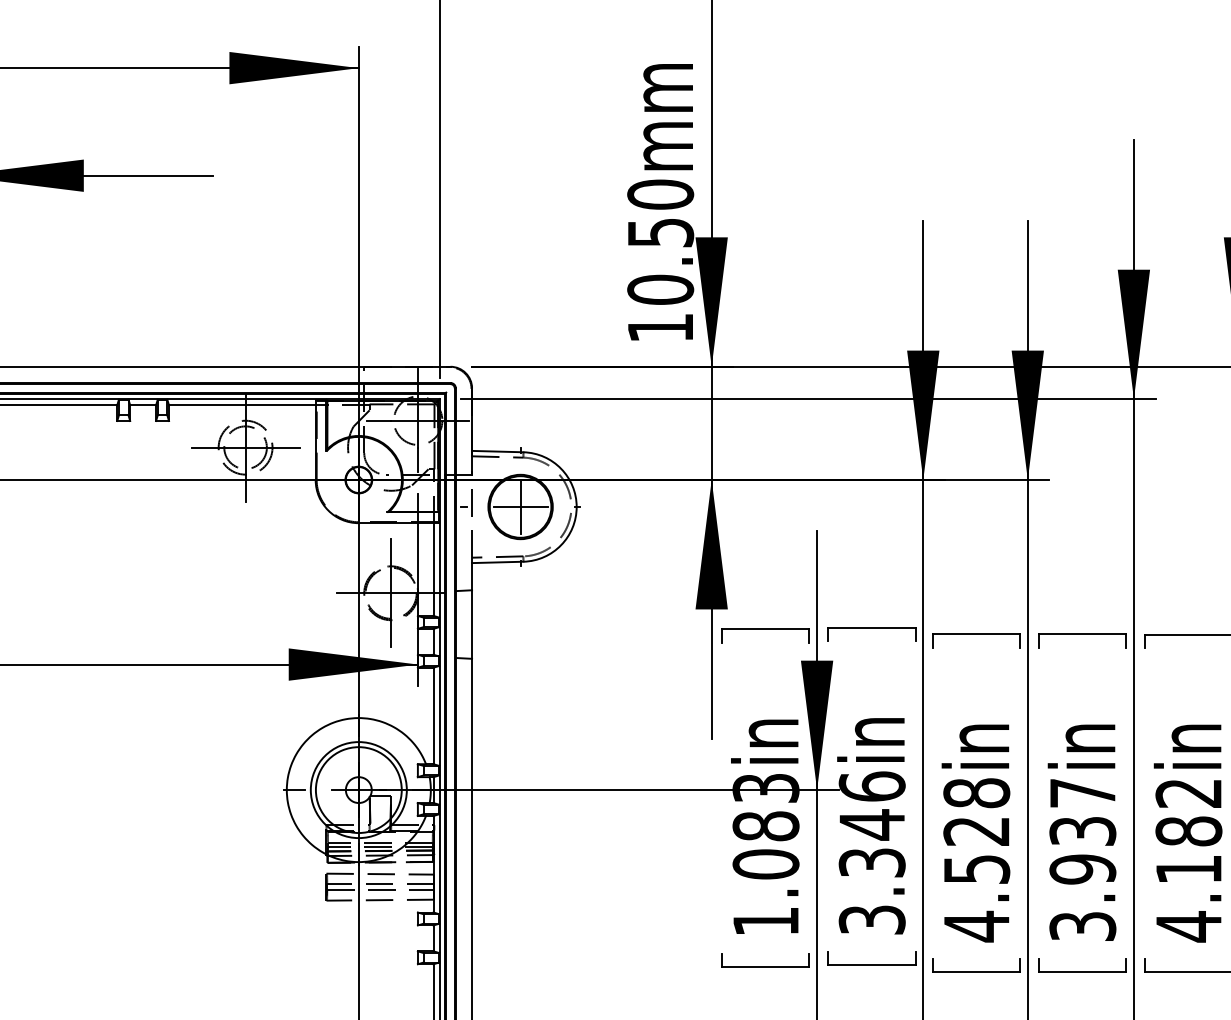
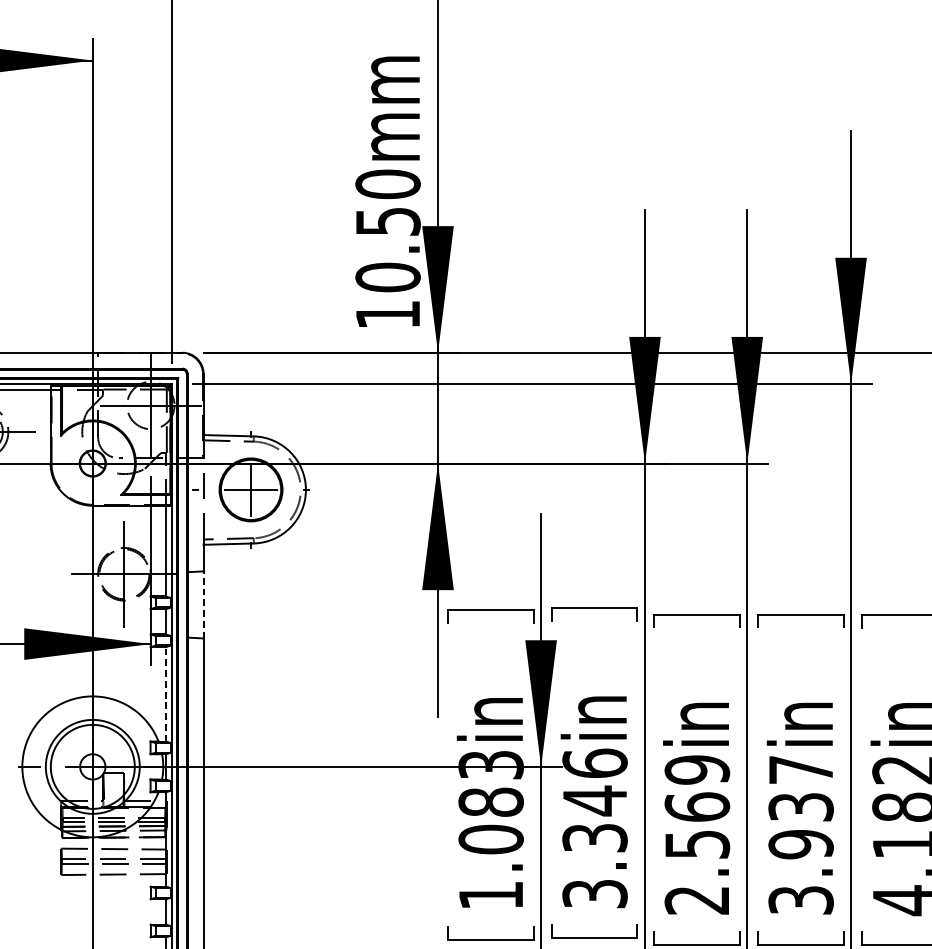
line: (472, 624) -> (204, 604), solid -> dashed
line: (433, 715) -> (165, 693), solid -> dashed
text: (976, 860) -> (697, 835), 4.528in -> 2.569in

